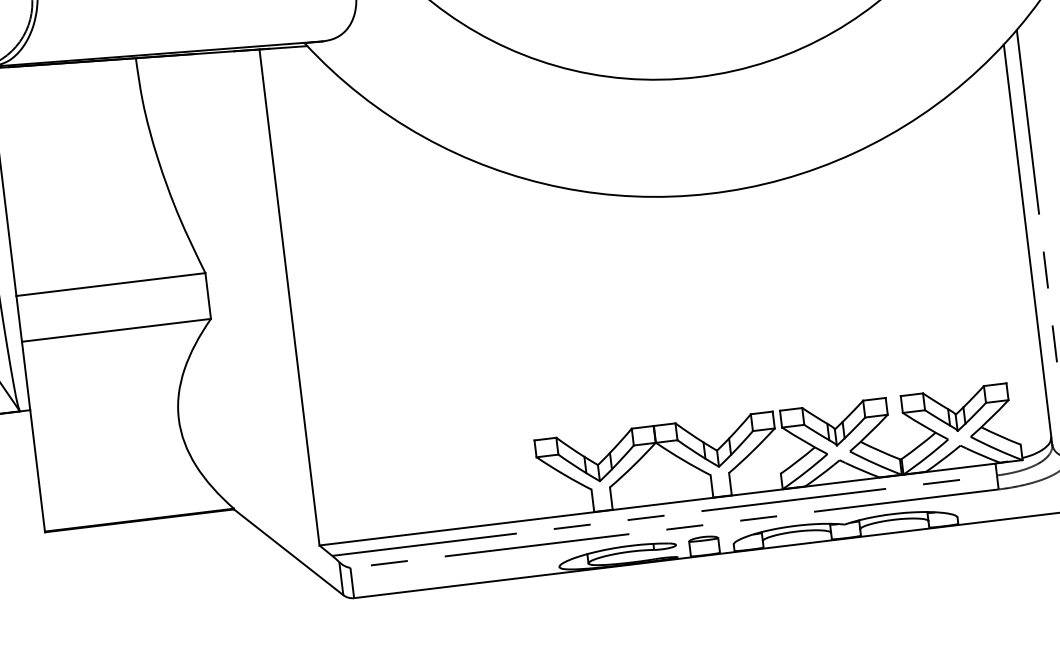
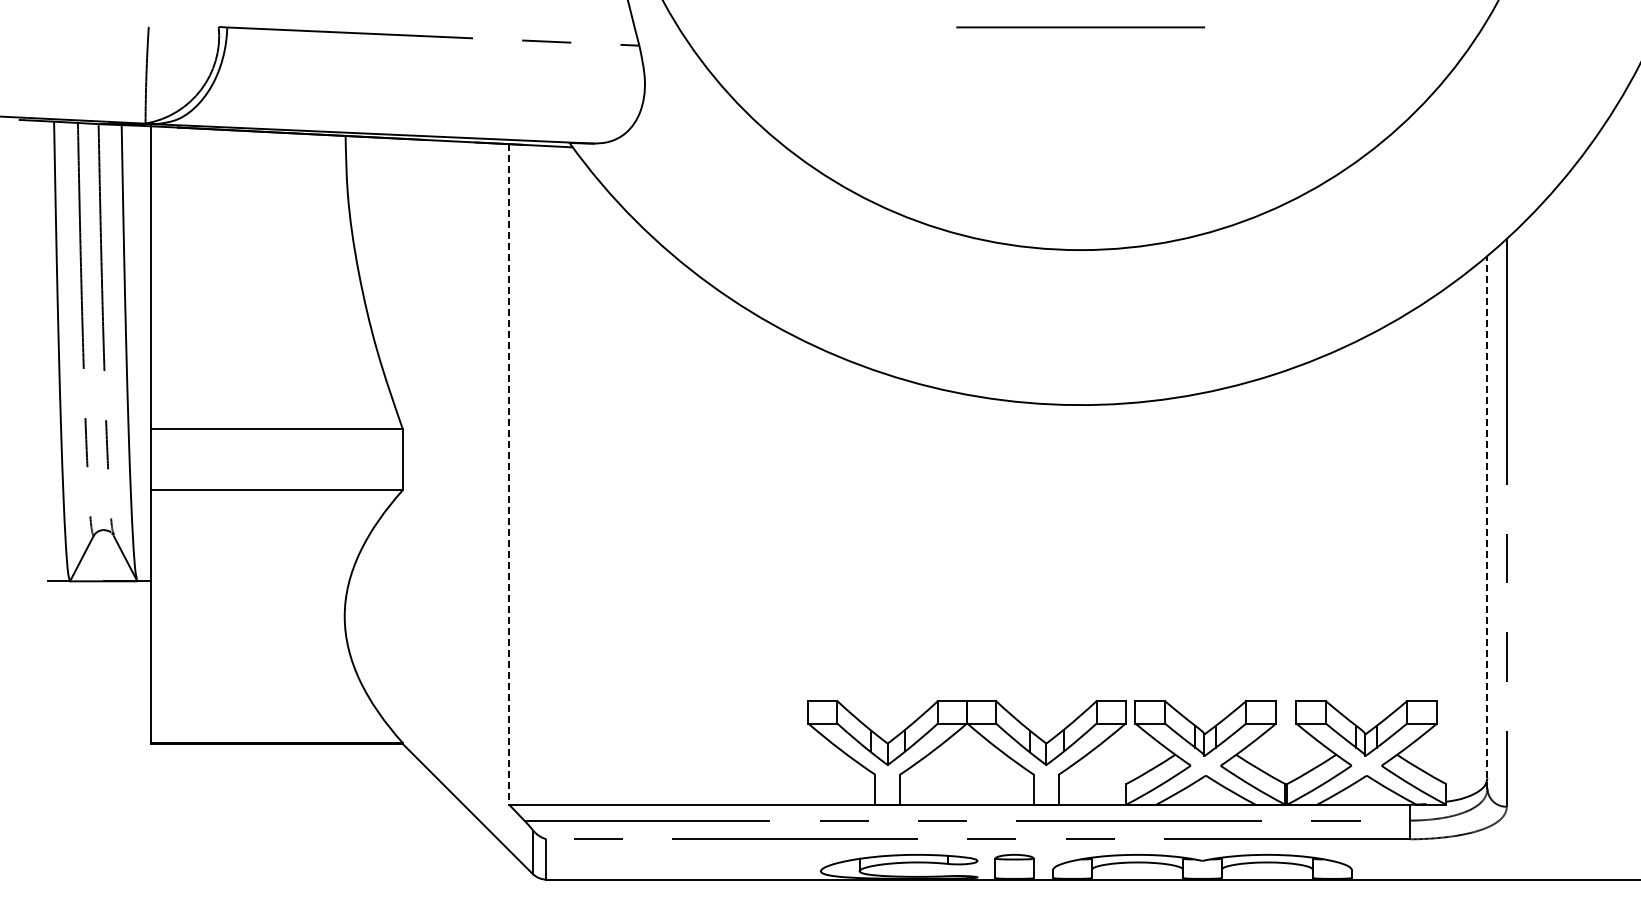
line: (1028, 243) -> (1487, 521), solid -> dashed
line: (289, 298) -> (509, 475), solid -> dashed

